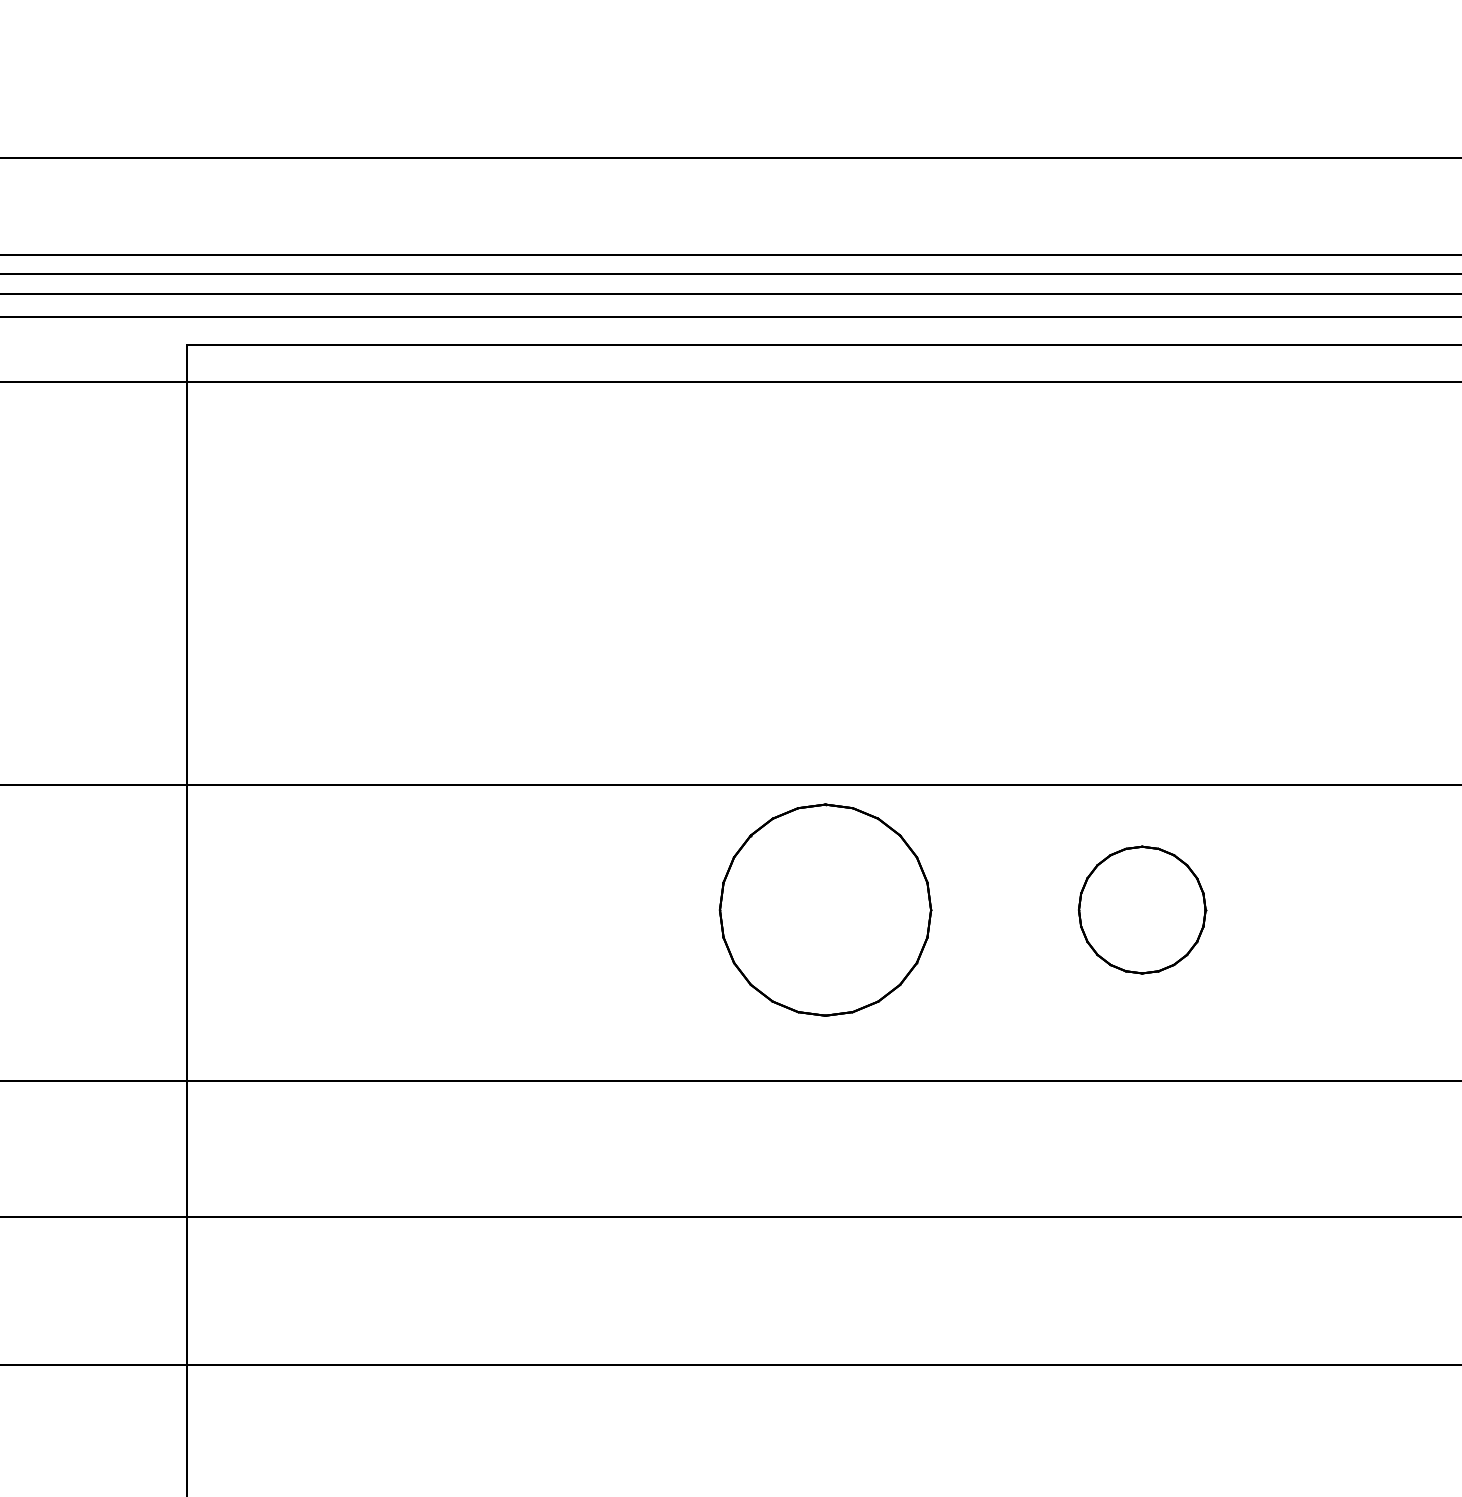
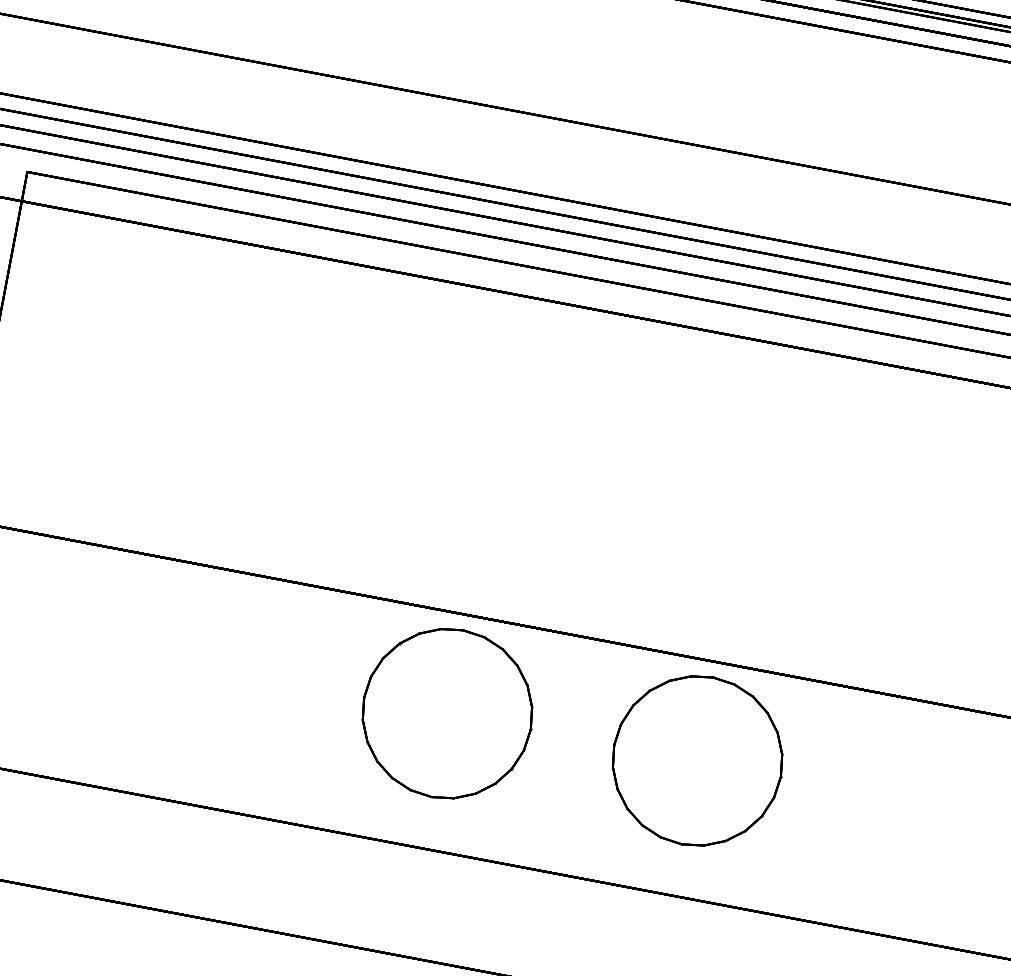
part: (1142, 909) -> (697, 760), size x1.67

